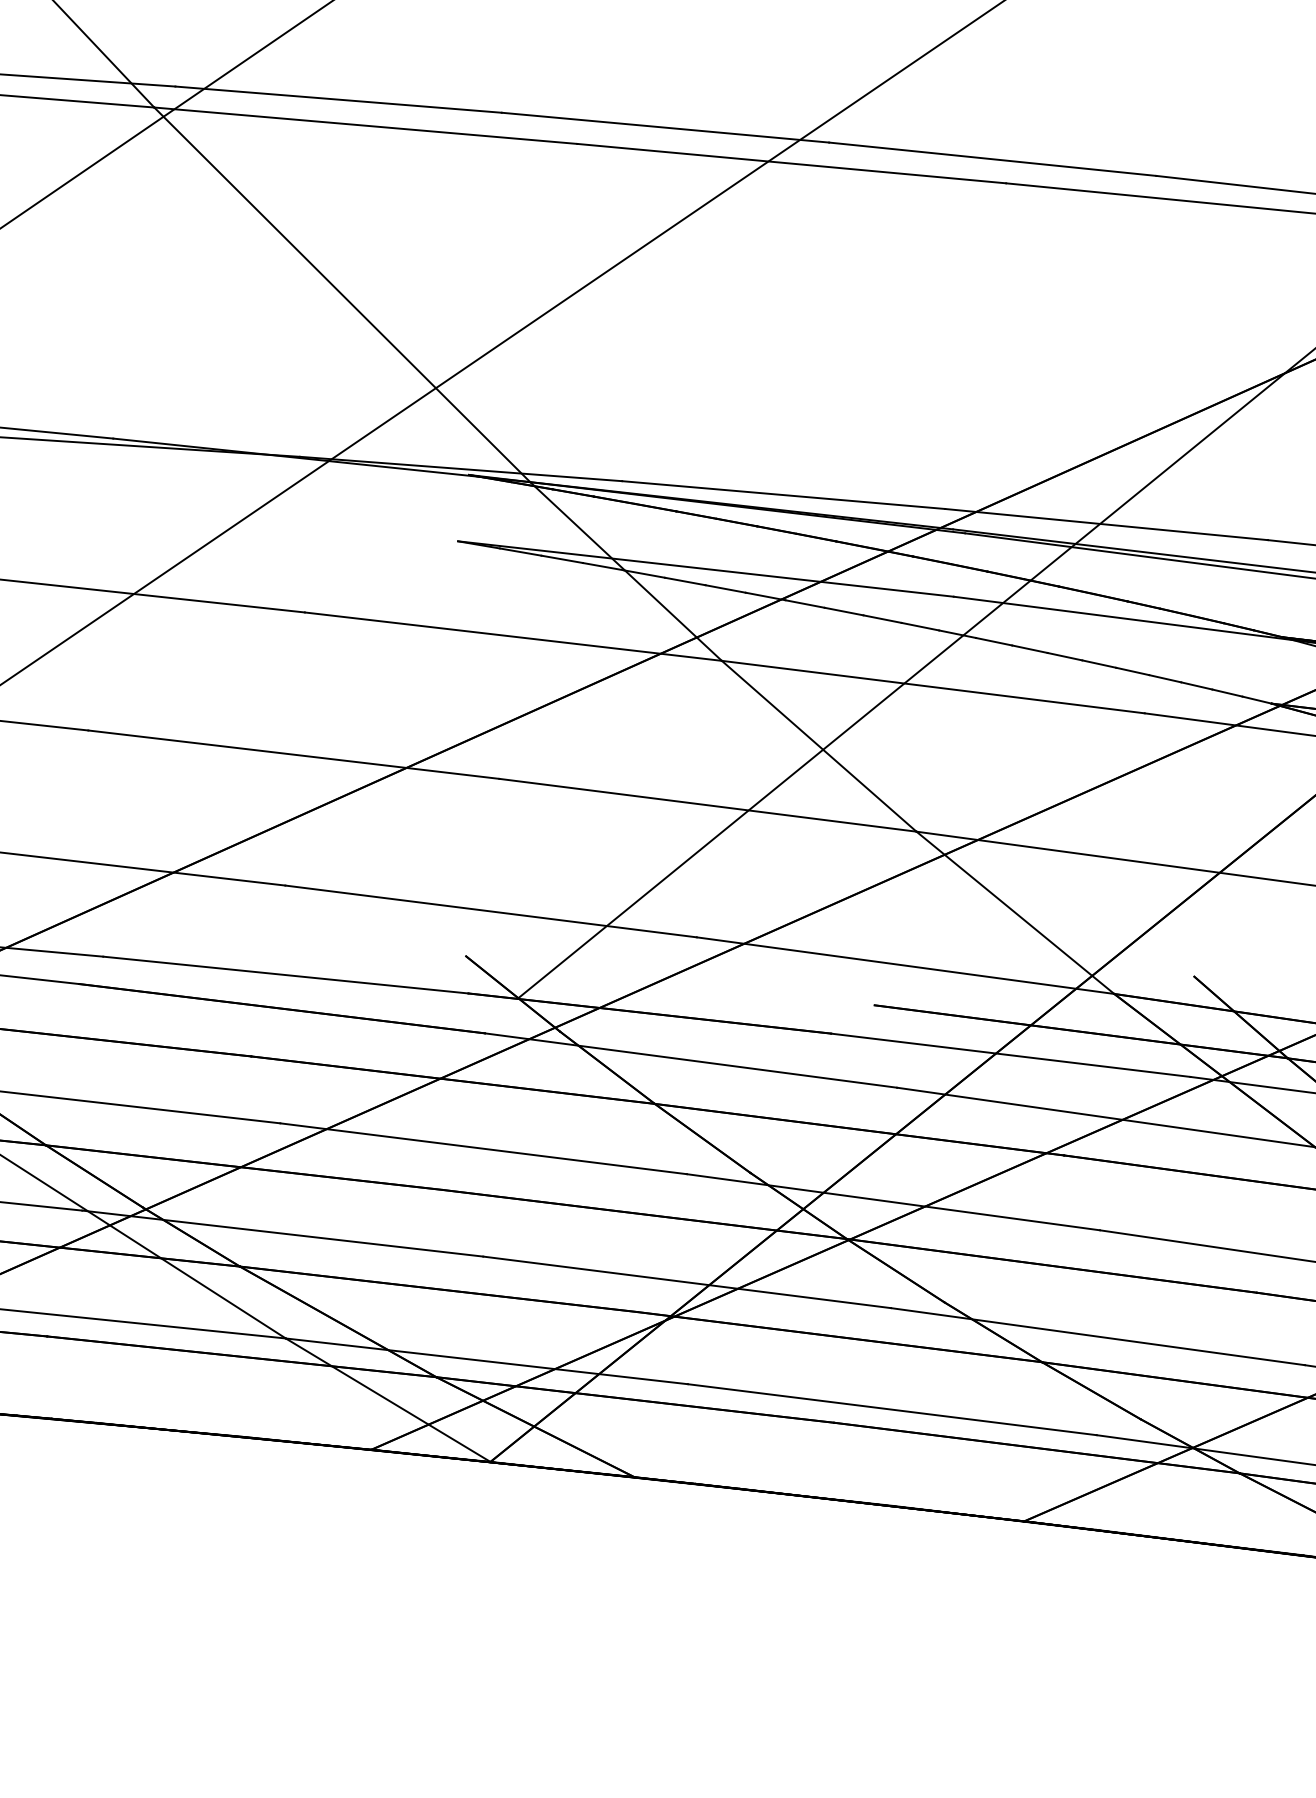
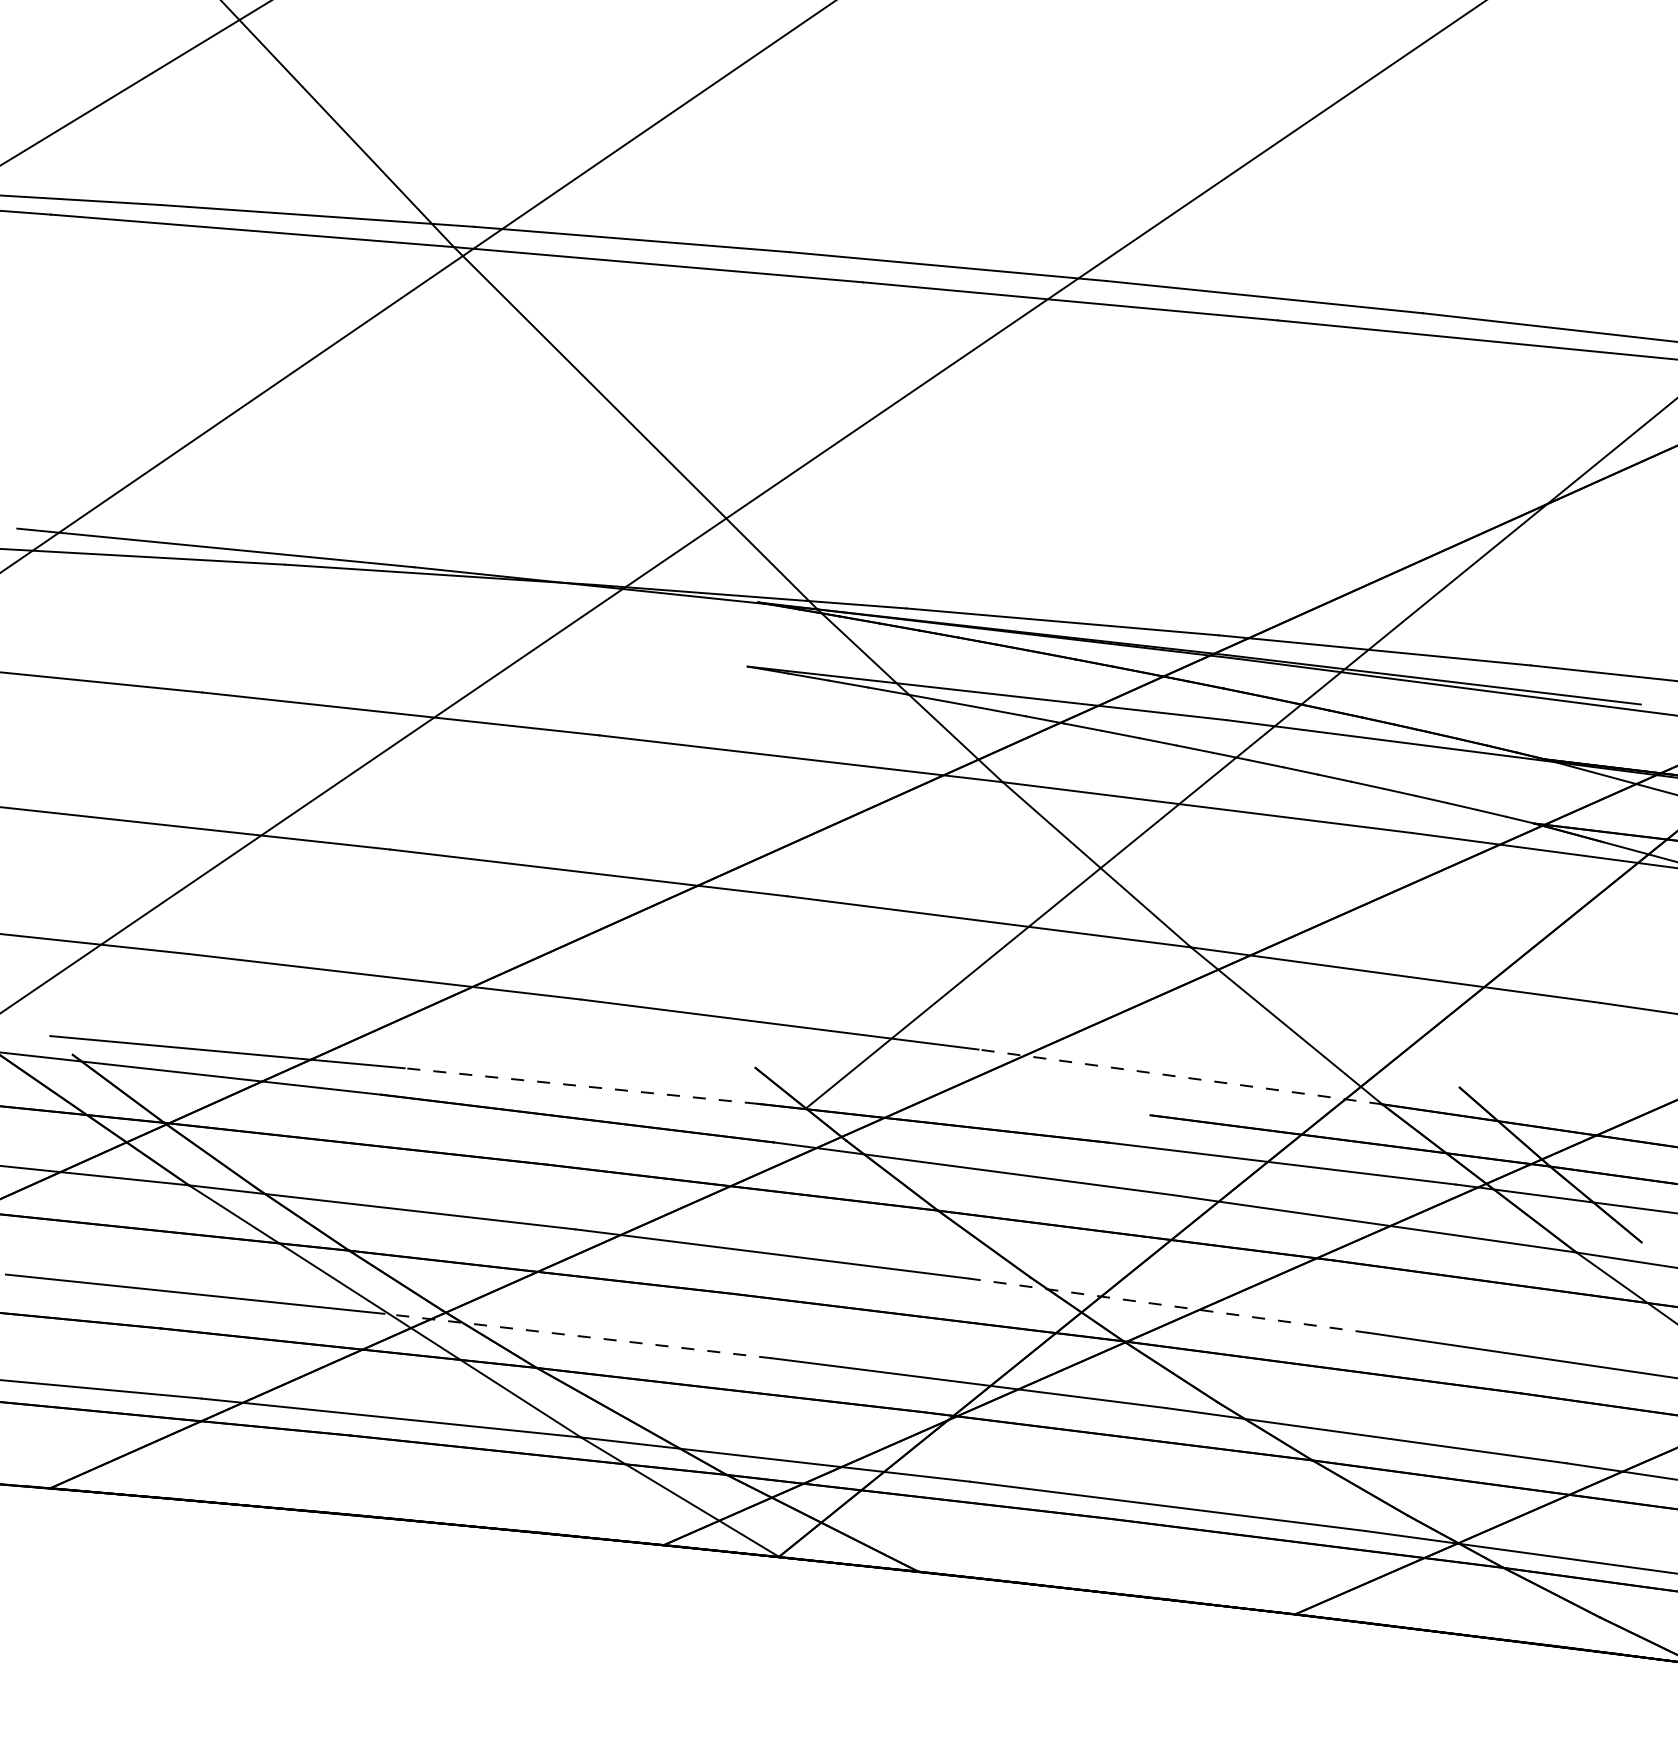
line: (905, 965) -> (1180, 1076), solid -> dashed
line: (285, 975) -> (580, 1086), solid -> dashed
line: (893, 1202) -> (1168, 1305), solid -> dashed
line: (282, 1234) -> (577, 1336), solid -> dashed

